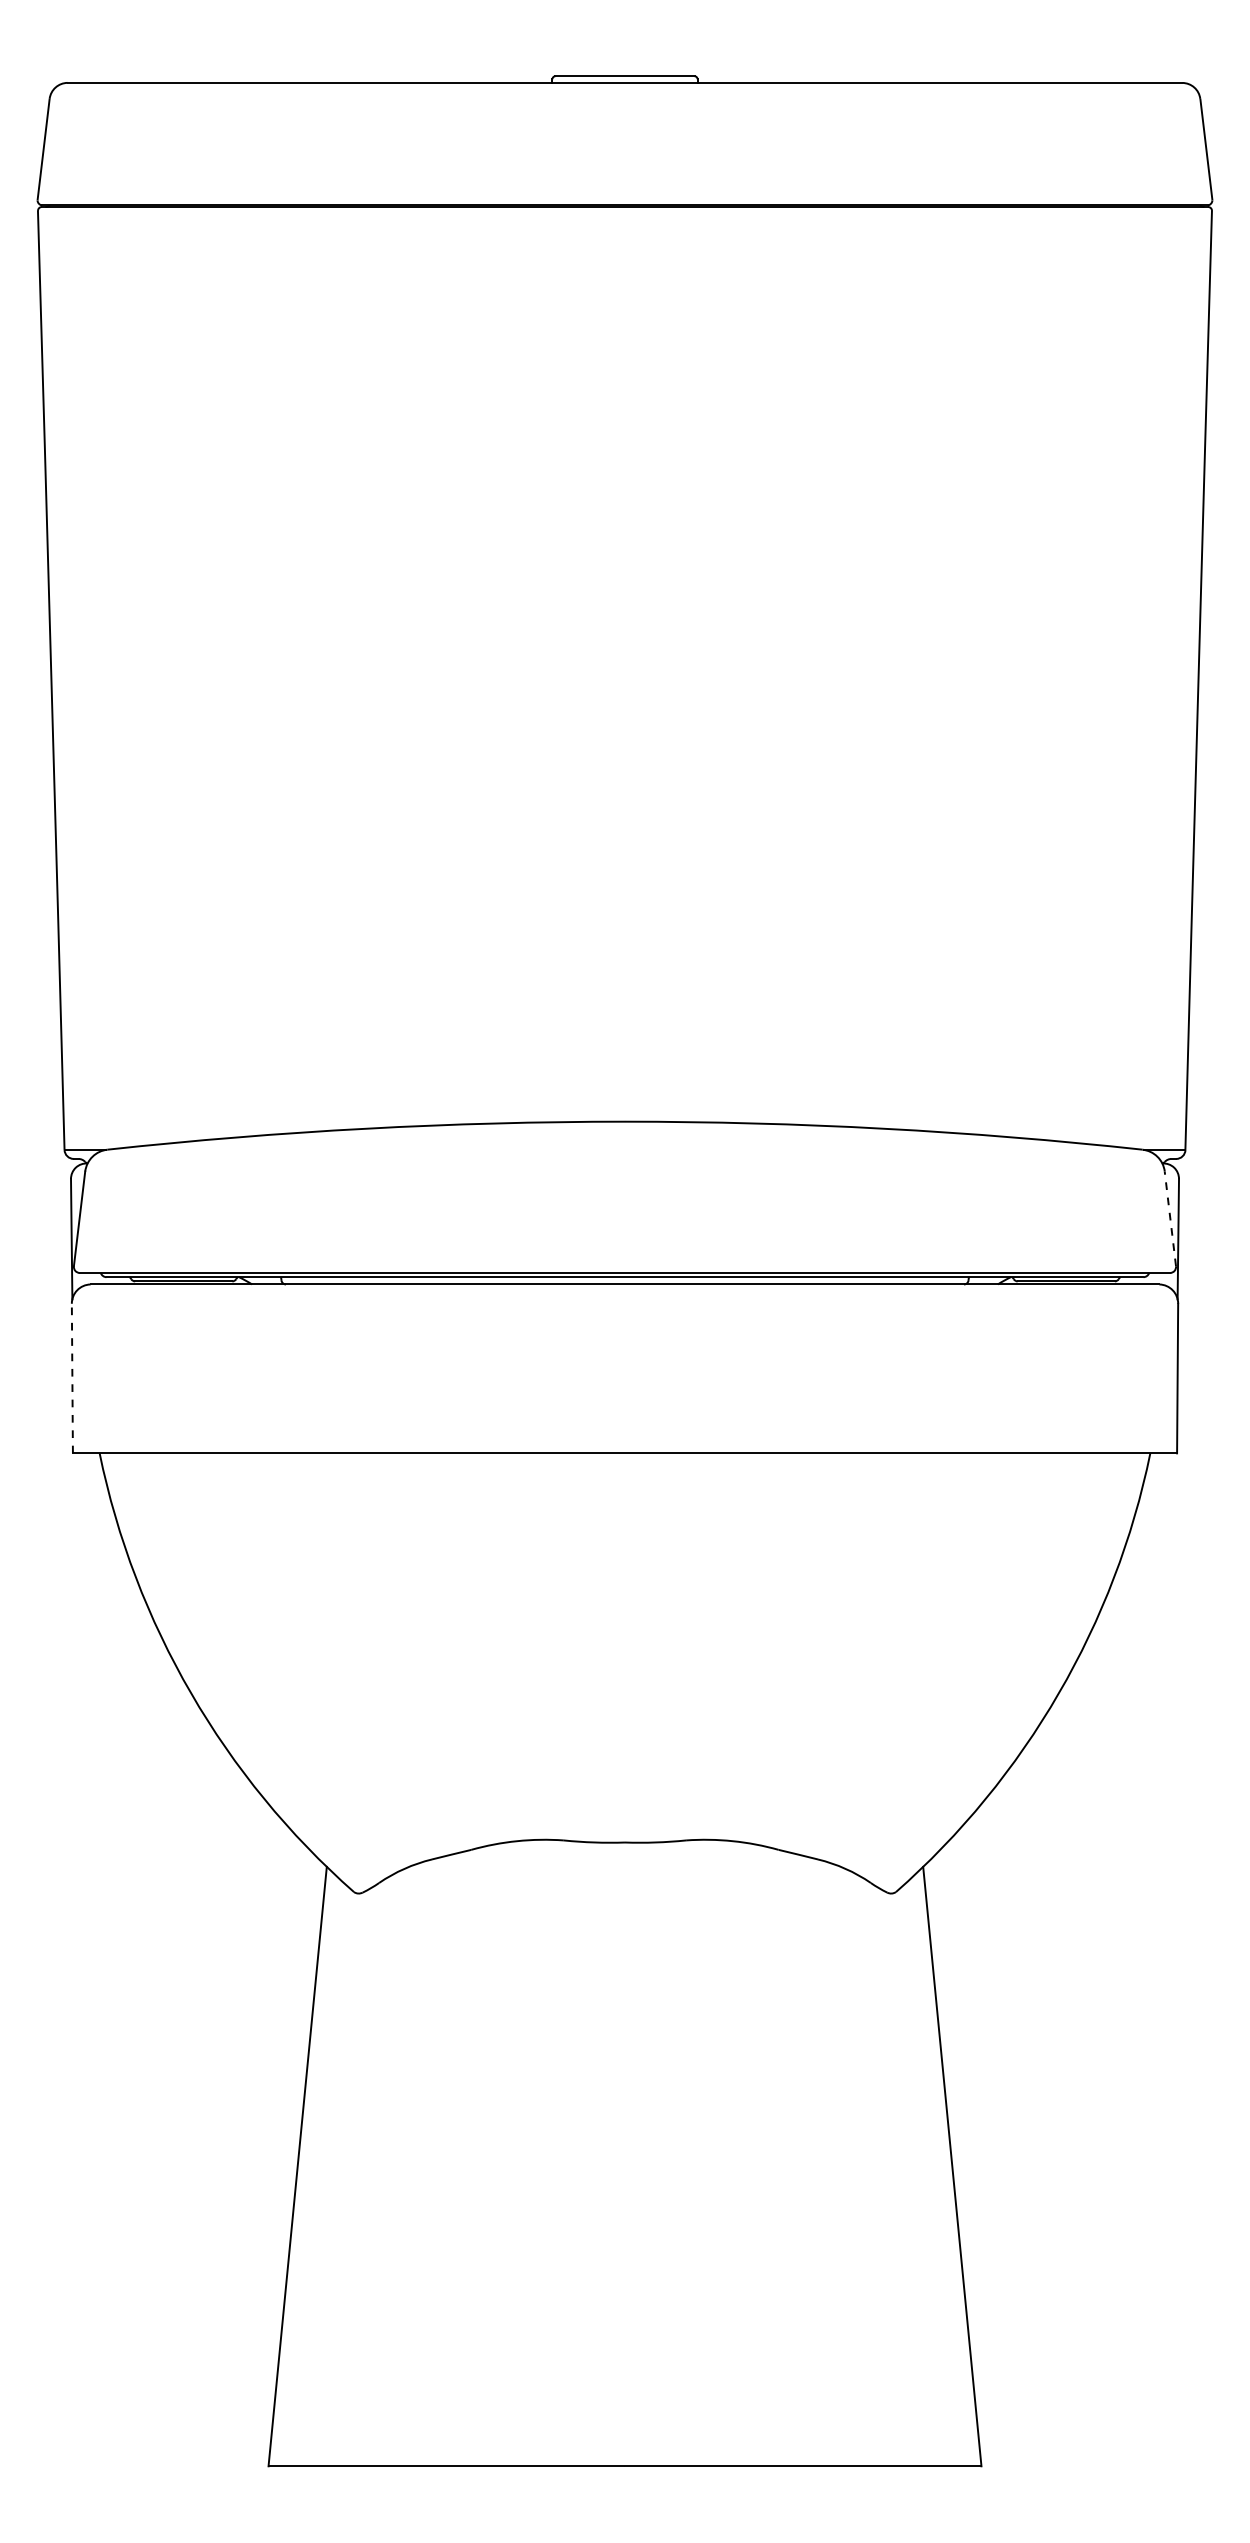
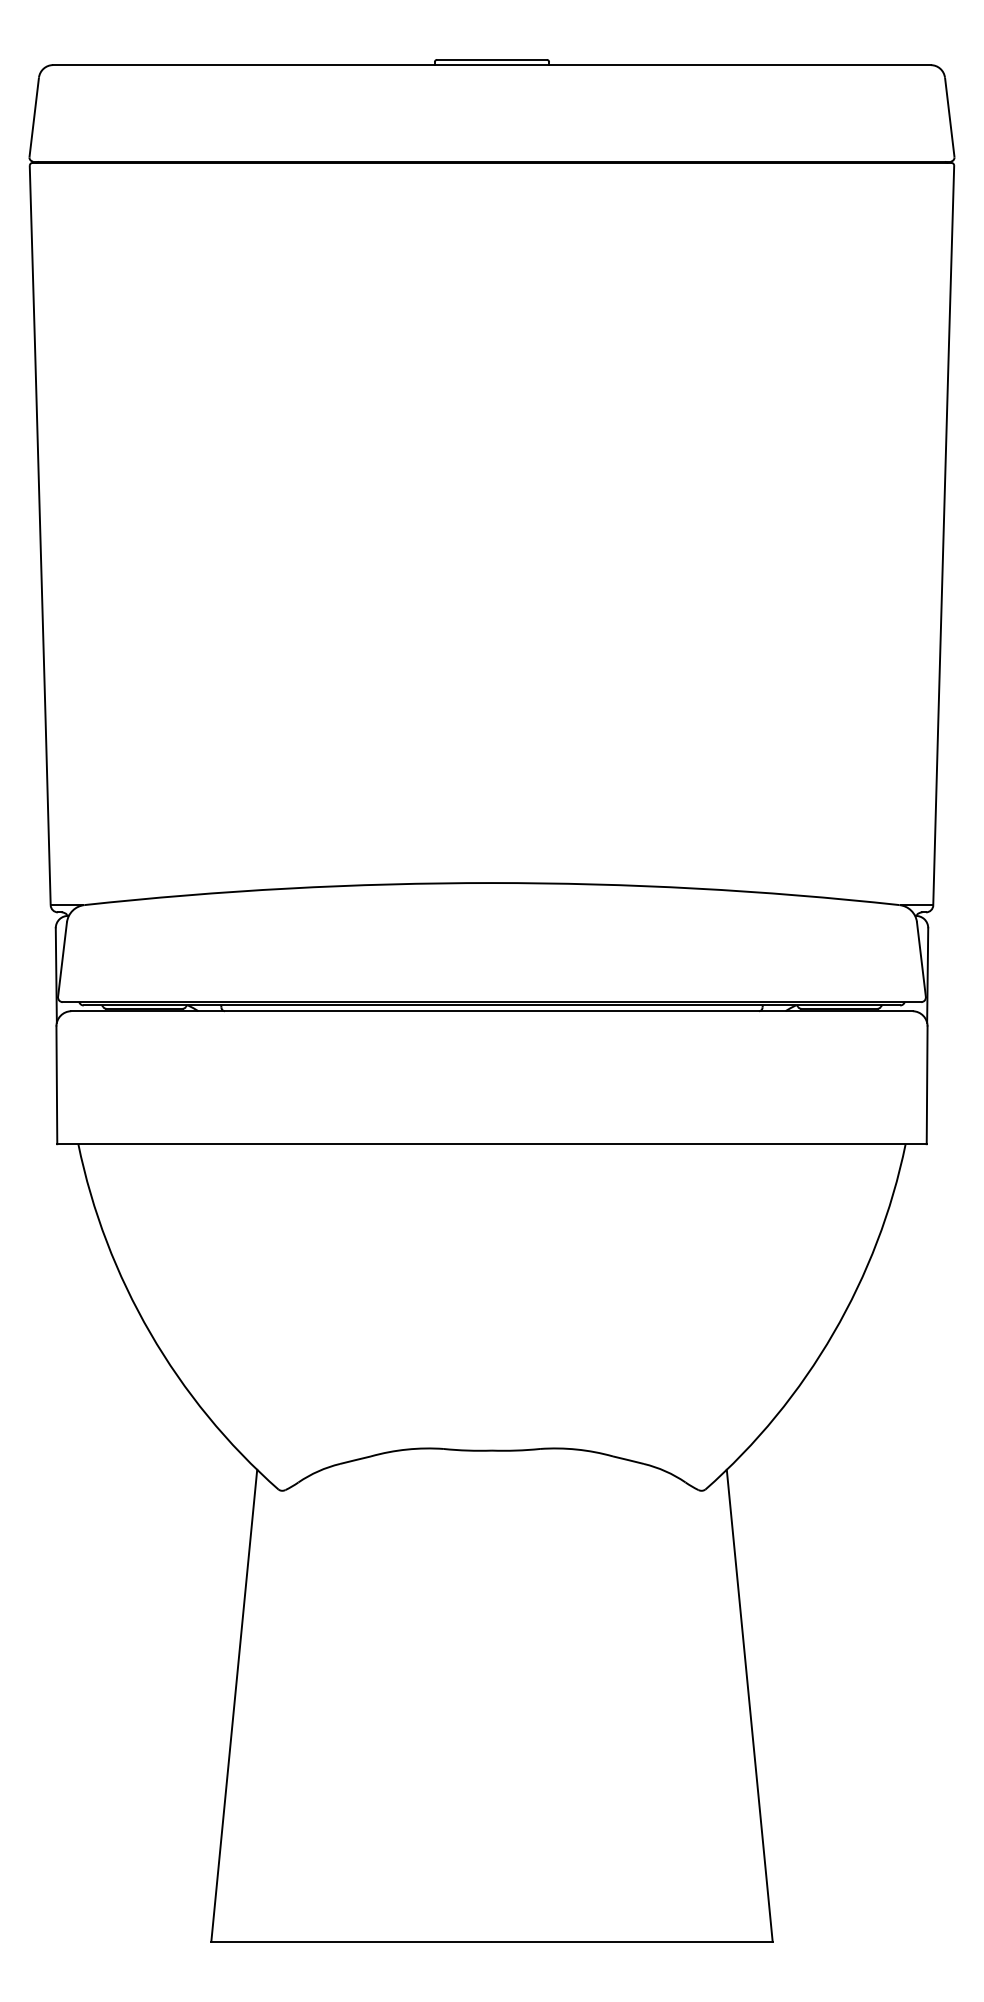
line: (1170, 1218) -> (921, 959), dashed -> solid
line: (72, 1378) -> (56, 1085), dashed -> solid

